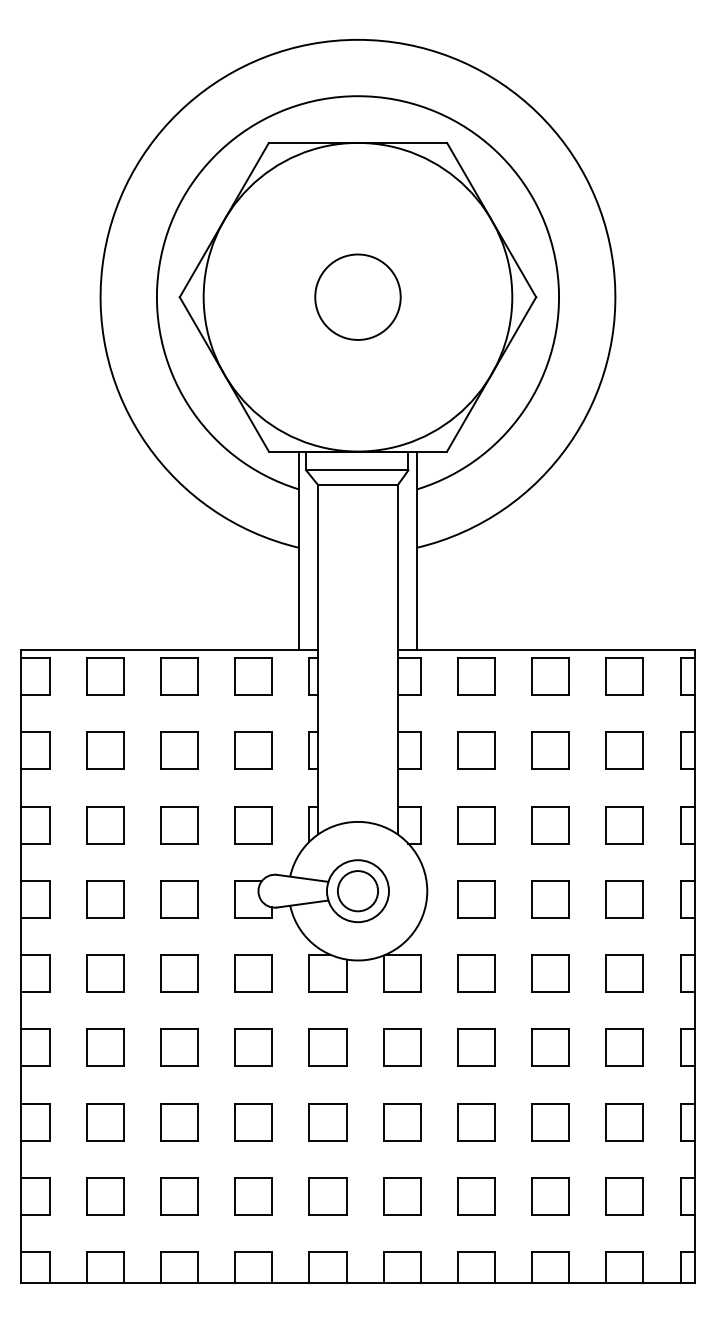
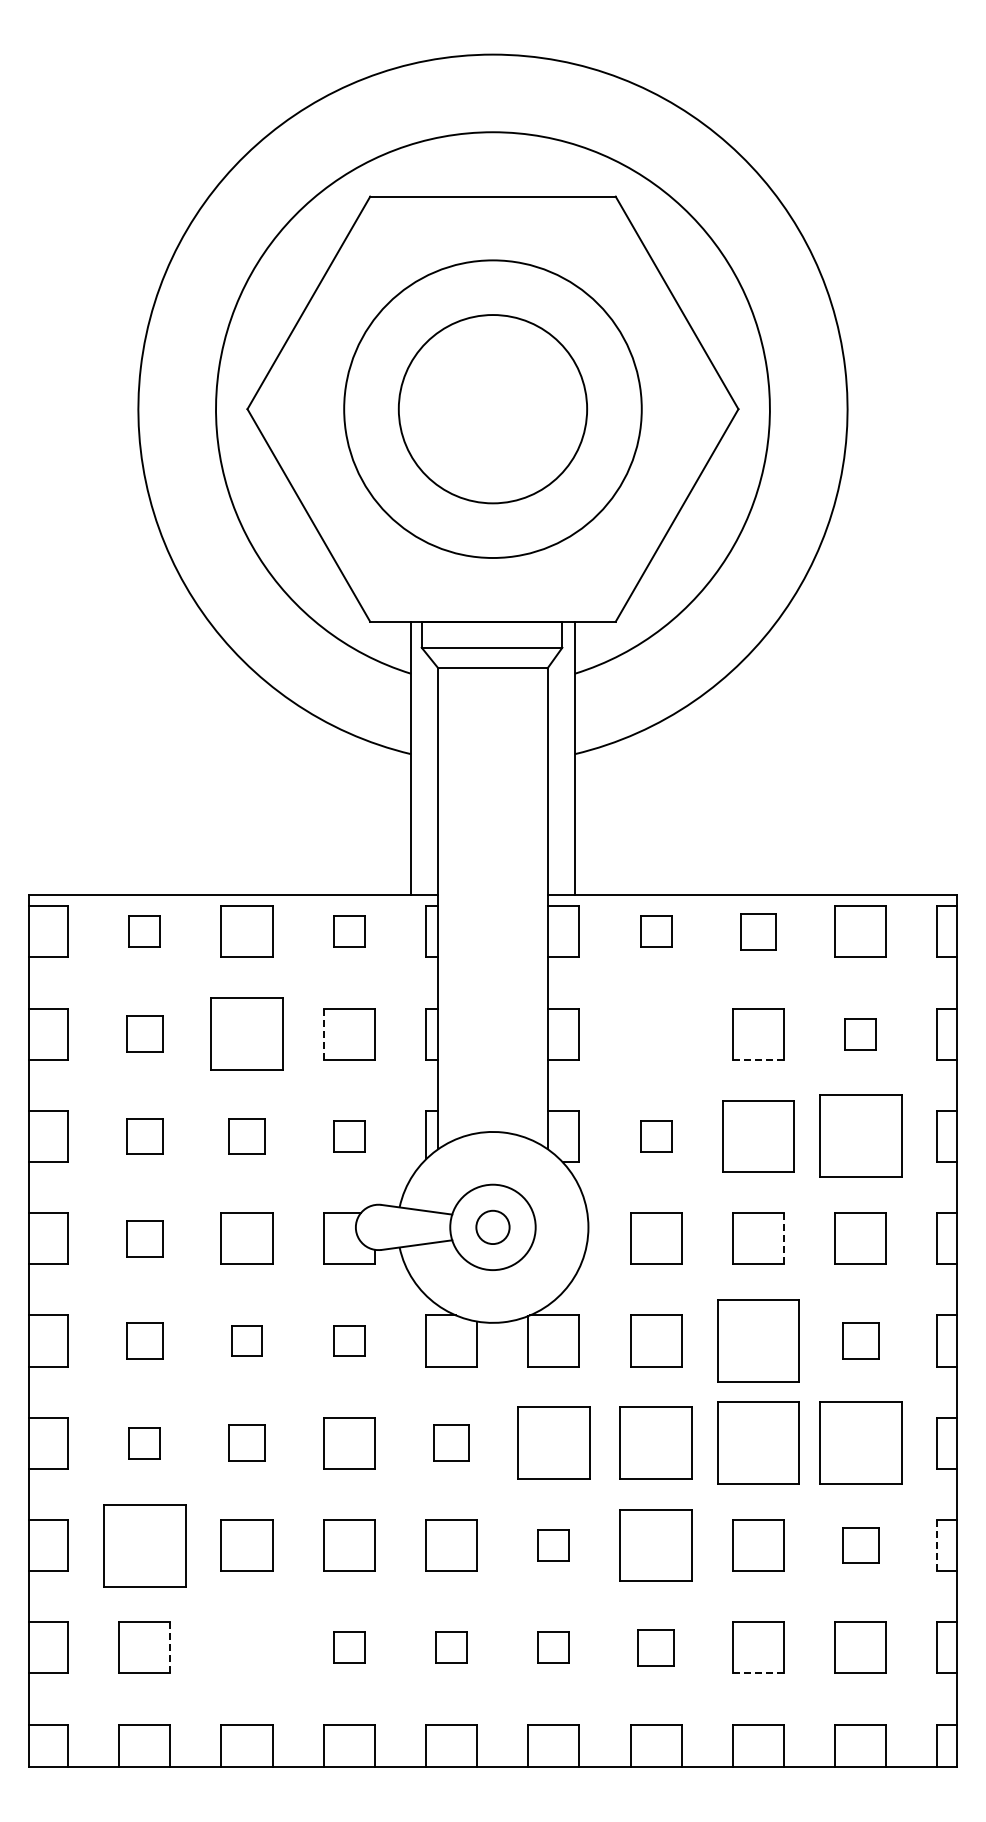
circle: (357, 296) -> (492, 408), size x0.7
circle: (357, 297) -> (492, 409), size x1.6
part: (105, 676) -> (144, 931), size x0.6
part: (253, 676) -> (349, 931), size x0.6
part: (476, 676) -> (656, 931), size x0.6
part: (550, 676) -> (758, 931), size x0.7
part: (105, 751) -> (144, 1034), size x0.7
part: (179, 751) -> (246, 1034), size x1.4
line: (234, 751) -> (323, 1034), solid -> dashed
part: (476, 751) -> (656, 1034), removed
part: (624, 751) -> (860, 1034), size x0.6
line: (550, 769) -> (758, 1059), solid -> dashed
part: (105, 825) -> (144, 1136), size x0.7
part: (179, 825) -> (246, 1136), size x0.7
part: (253, 825) -> (349, 1136), size x0.6
part: (476, 825) -> (656, 1136), size x0.6
part: (550, 825) -> (758, 1136), size x1.4
part: (624, 825) -> (860, 1136), size x1.6
circle: (357, 891) -> (492, 1227), size x0.6
part: (105, 899) -> (144, 1238), size x0.7
line: (569, 899) -> (784, 1238), solid -> dashed
part: (105, 973) -> (144, 1340), size x0.7
part: (179, 973) -> (246, 1340), size x0.6
part: (253, 973) -> (349, 1340), size x0.6
part: (550, 973) -> (758, 1340), size x1.6
part: (624, 973) -> (860, 1340), size x0.7
part: (105, 1048) -> (144, 1443), size x0.6
part: (179, 1048) -> (246, 1443), size x0.7
part: (327, 1048) -> (451, 1443), size x0.7
part: (401, 1048) -> (553, 1443), size x1.4
part: (476, 1048) -> (656, 1443), size x1.4
part: (550, 1048) -> (758, 1443), size x1.6
part: (624, 1048) -> (860, 1443), size x1.6
part: (105, 1122) -> (144, 1545), size x1.6
part: (401, 1122) -> (553, 1545), size x0.6
part: (476, 1122) -> (656, 1545), size x1.4
part: (624, 1122) -> (860, 1545), size x0.7
line: (680, 1122) -> (937, 1545), solid -> dashed
line: (123, 1196) -> (170, 1647), solid -> dashed
part: (179, 1196) -> (246, 1647), removed
part: (253, 1196) -> (349, 1647), size x0.6
part: (327, 1196) -> (451, 1647), size x0.6
part: (401, 1196) -> (553, 1647), size x0.6
part: (476, 1196) -> (656, 1647), size x0.7
line: (550, 1214) -> (758, 1673), solid -> dashed

